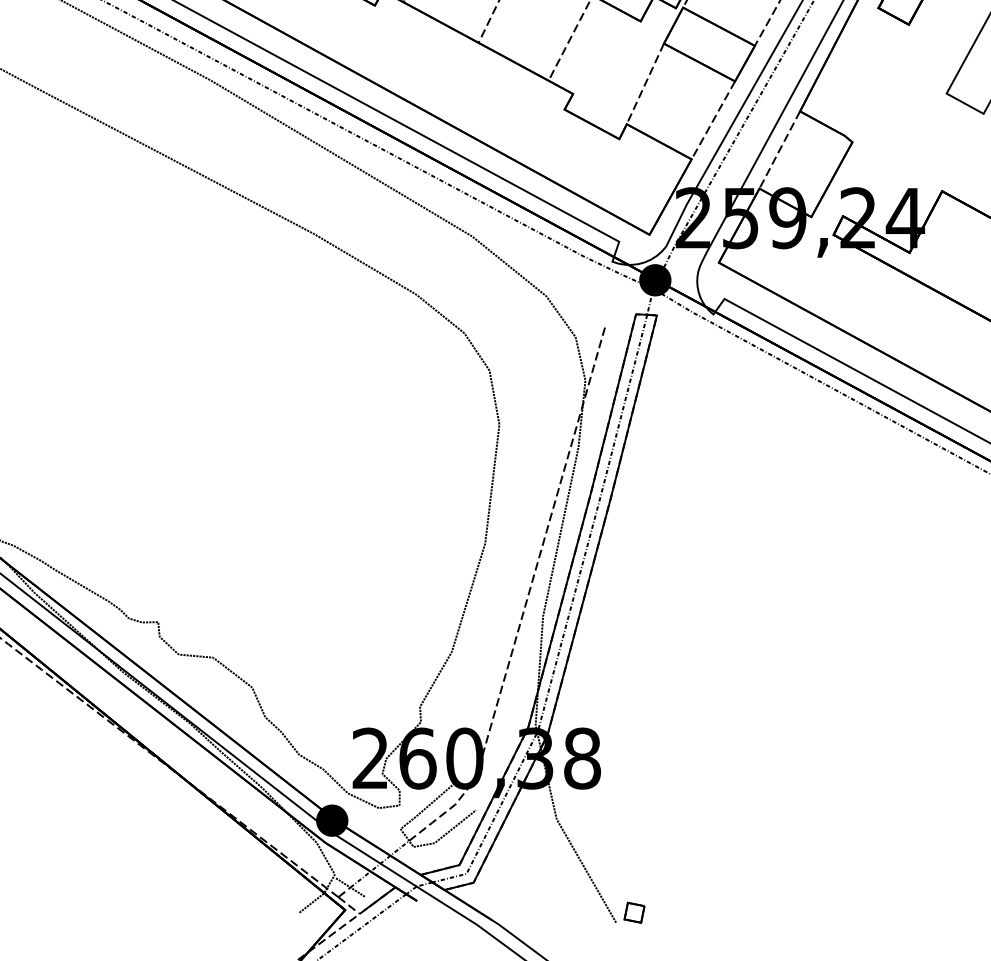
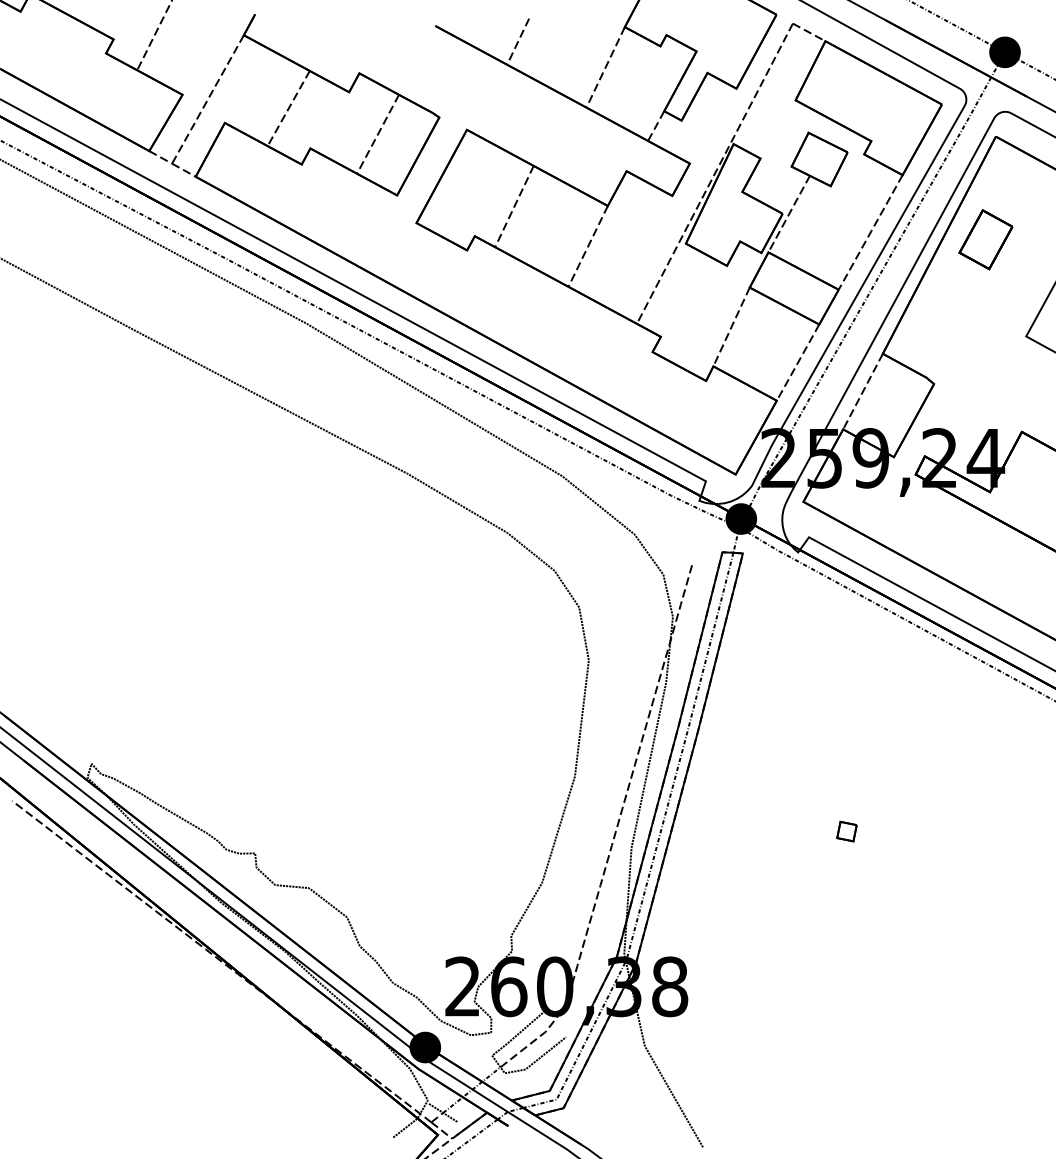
part: (634, 912) -> (846, 831), moved

